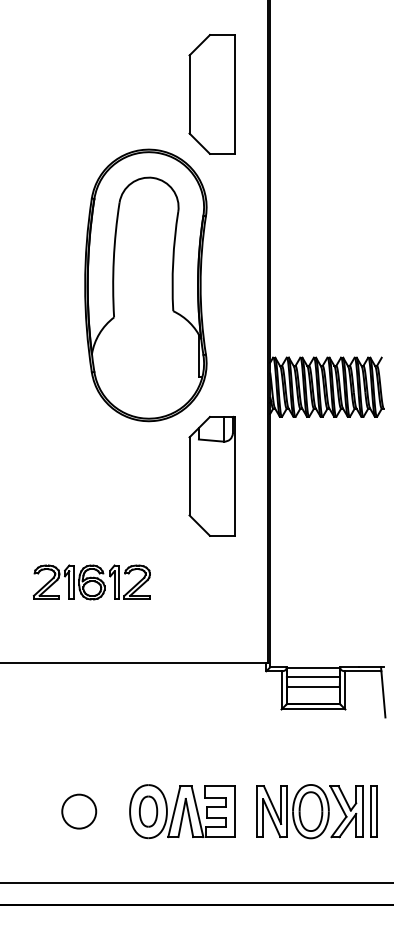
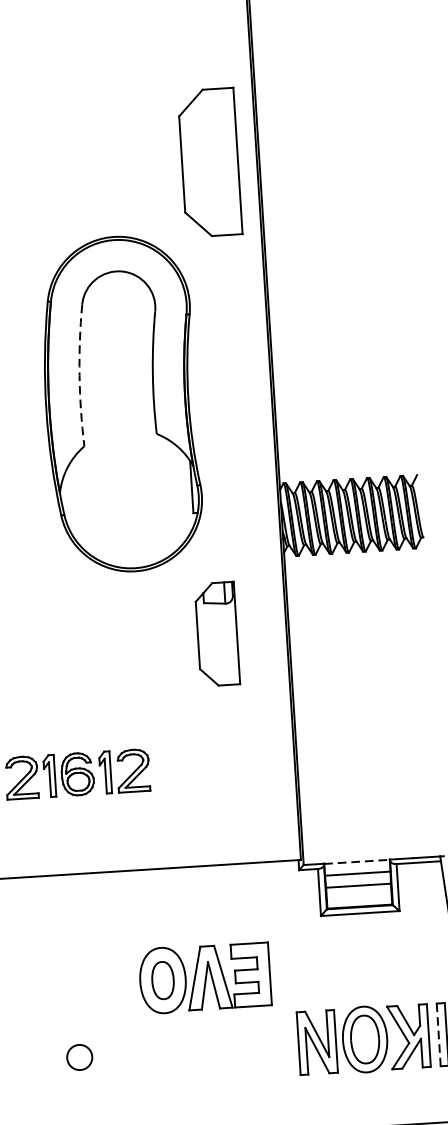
part: (211, 94) -> (209, 162), moved
arc: (113, 259) -> (79, 374), solid -> dashed
part: (211, 475) -> (216, 633), size x0.7
line: (313, 667) -> (357, 861), solid -> dashed
circle: (79, 811) -> (80, 1057), size x0.6
part: (182, 811) -> (204, 977), moved
line: (370, 812) -> (438, 1035), solid -> dashed

